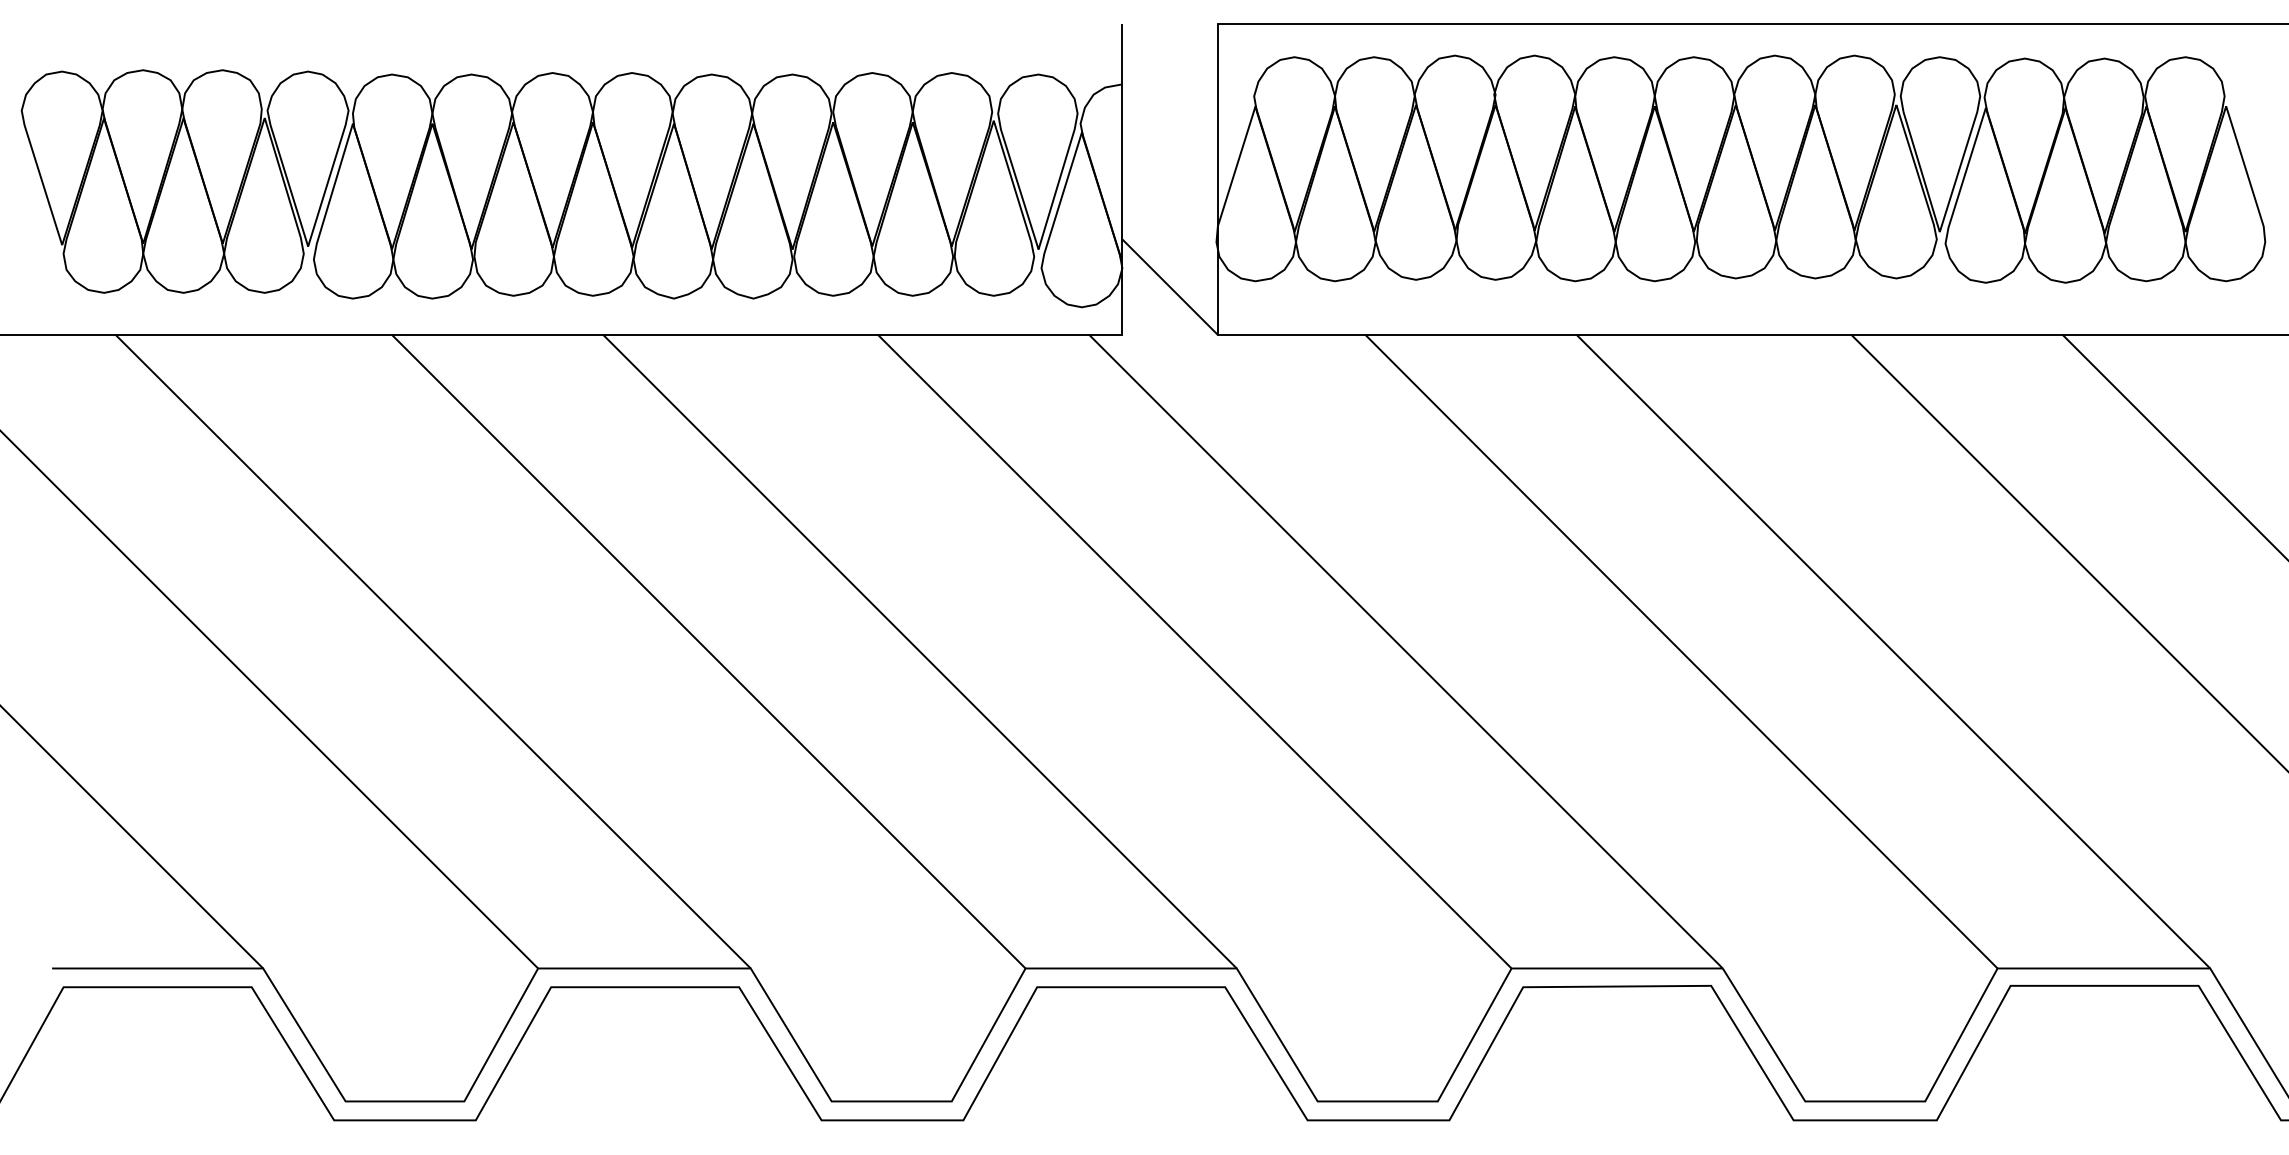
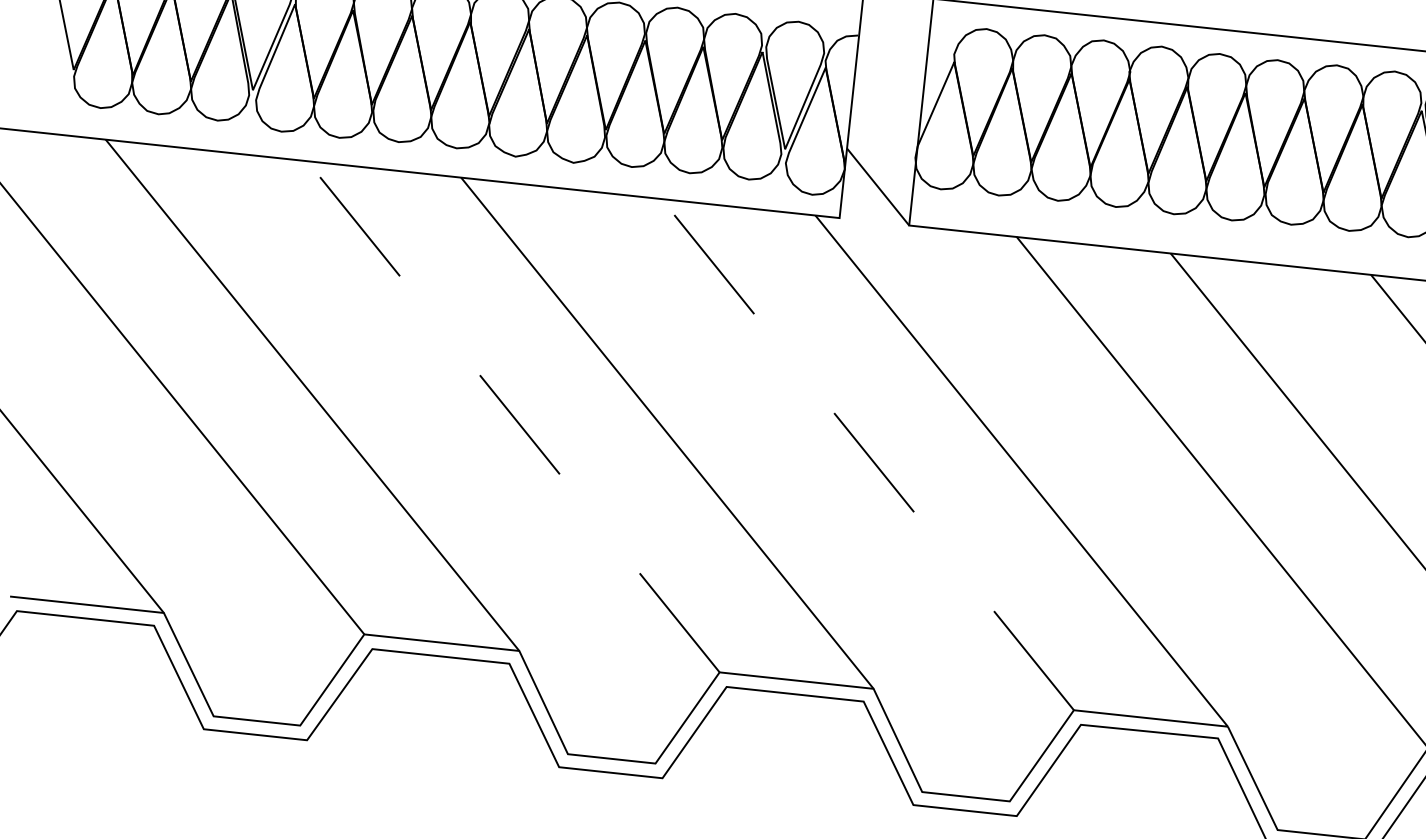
line: (708, 651) -> (513, 416), solid -> dashed
line: (1194, 651) -> (867, 454), solid -> dashed

